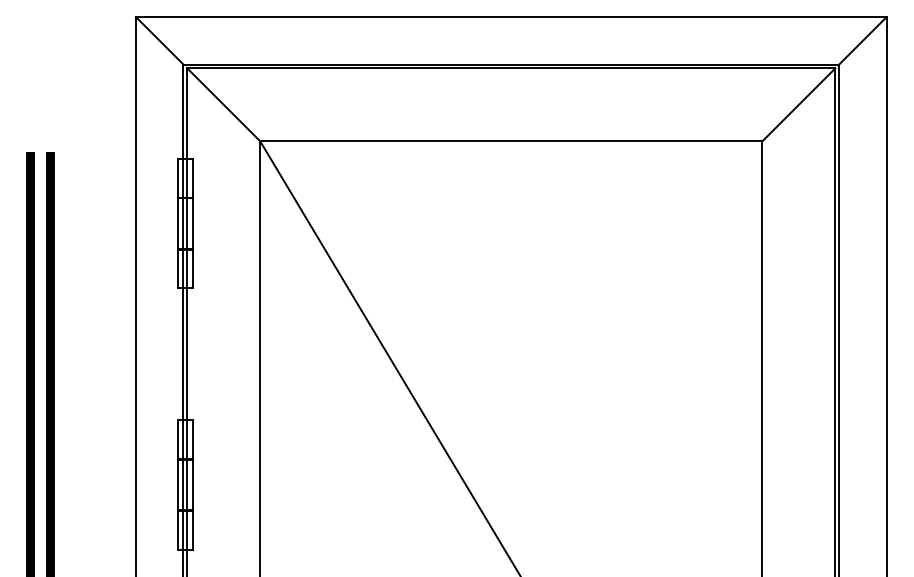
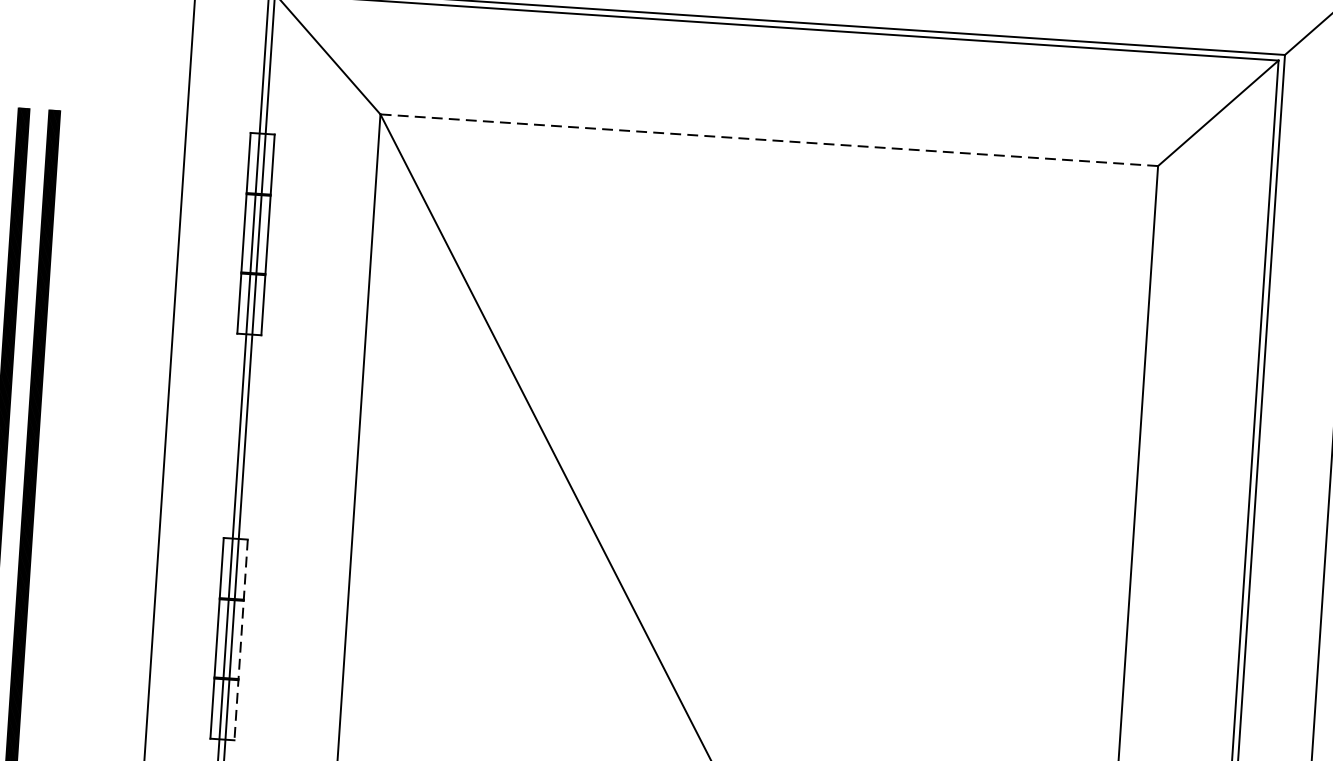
line: (510, 141) -> (767, 140), solid -> dashed
line: (193, 485) -> (241, 640), solid -> dashed

